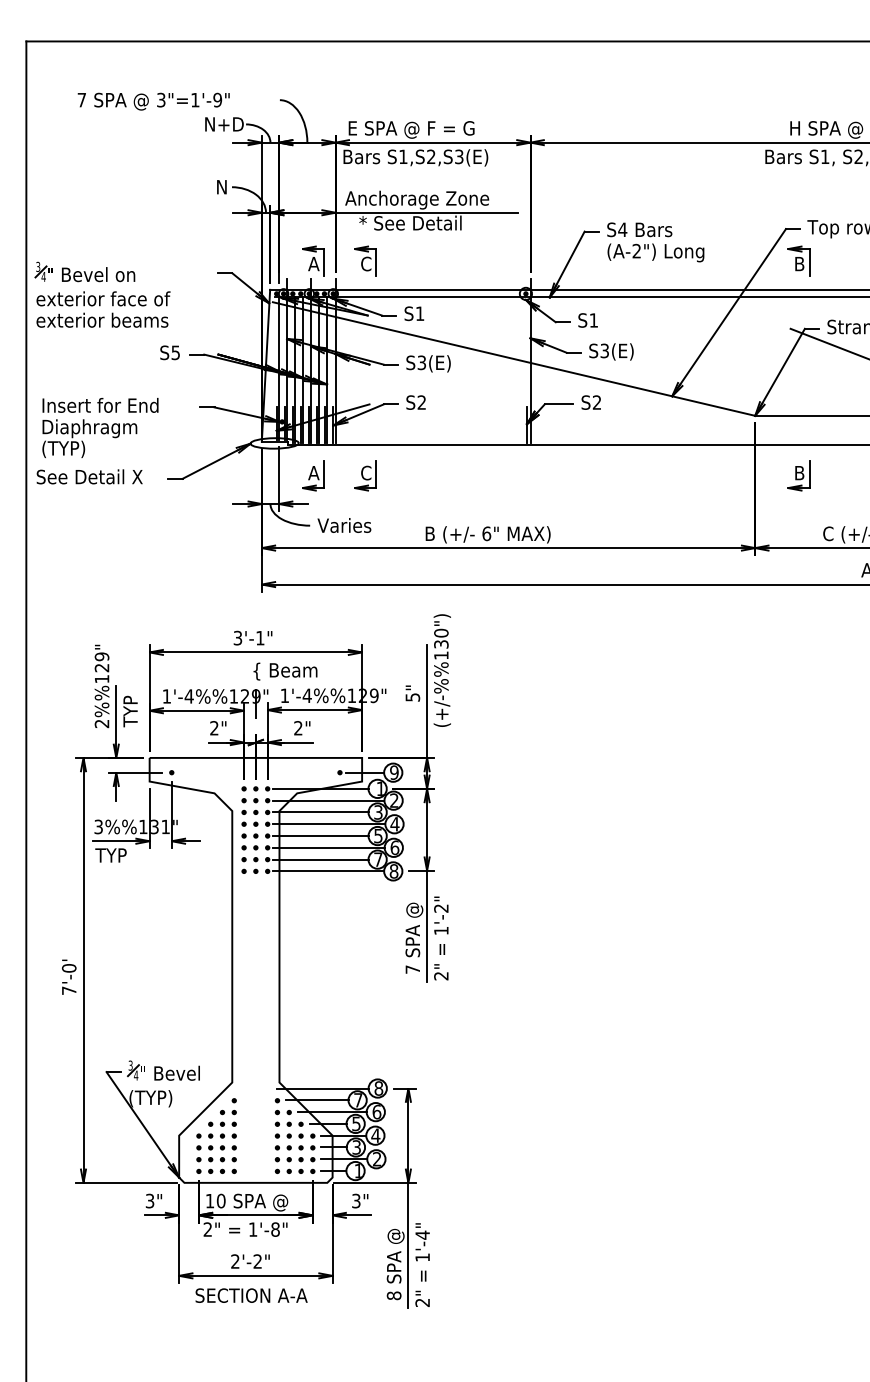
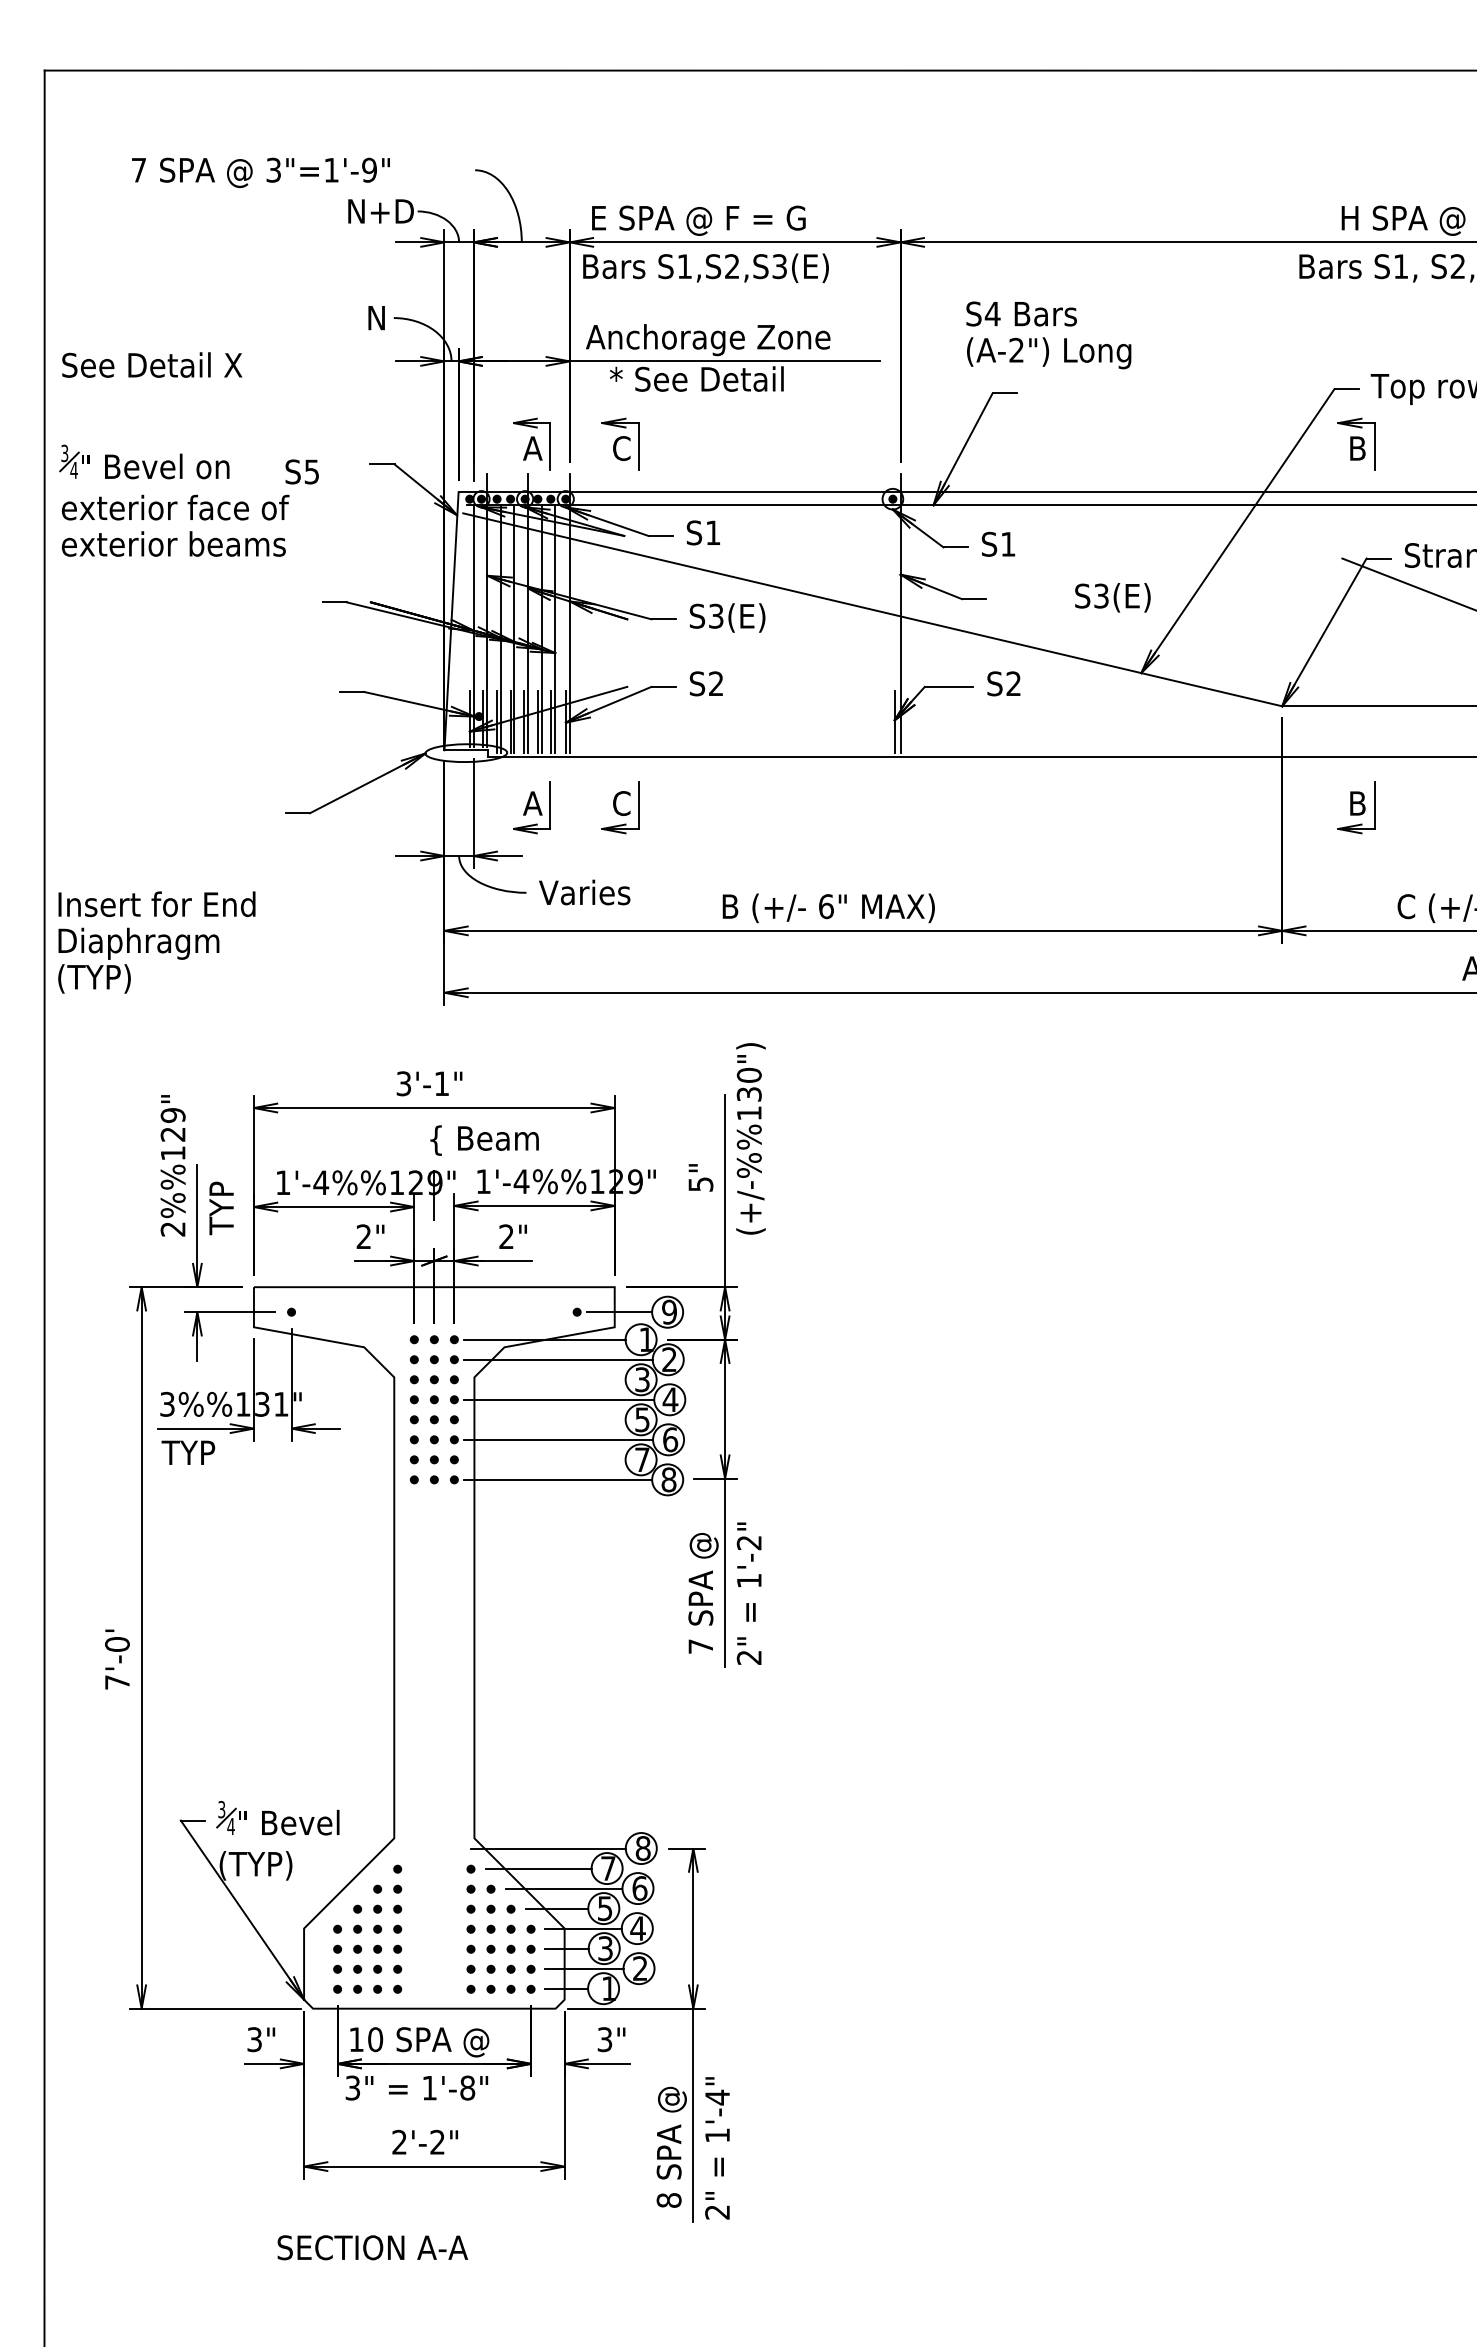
text: (655, 242) -> (1048, 335), moved
text: (611, 351) -> (1112, 597), moved
text: (169, 352) -> (301, 471), moved
text: (100, 428) -> (156, 943), moved
text: (89, 476) -> (151, 364), moved
line: (320, 812) -> (544, 1379), removed
line: (320, 836) -> (544, 1420), removed
line: (320, 859) -> (544, 1459), removed
text: (207, 1229) -> (352, 2087), 2" -> 3"
text: (251, 1295) -> (372, 2247), moved

